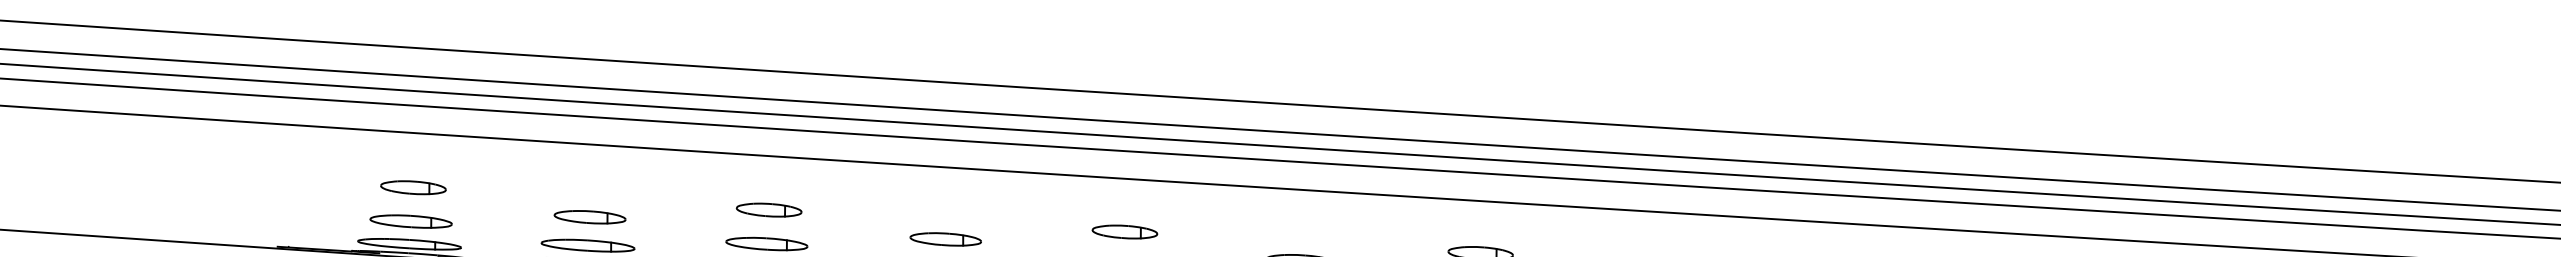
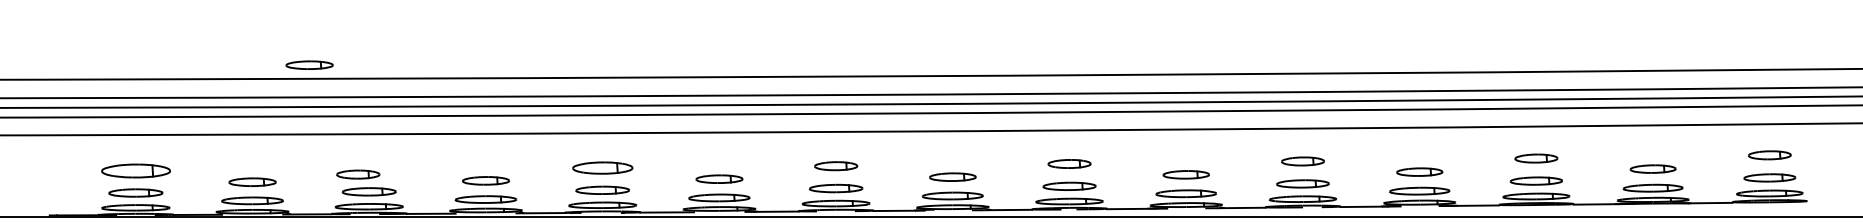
part: (689, 43) -> (309, 64), added
part: (412, 187) -> (135, 170), size x1.6
part: (769, 209) -> (358, 174), moved
part: (1124, 231) -> (602, 167), size x1.4

